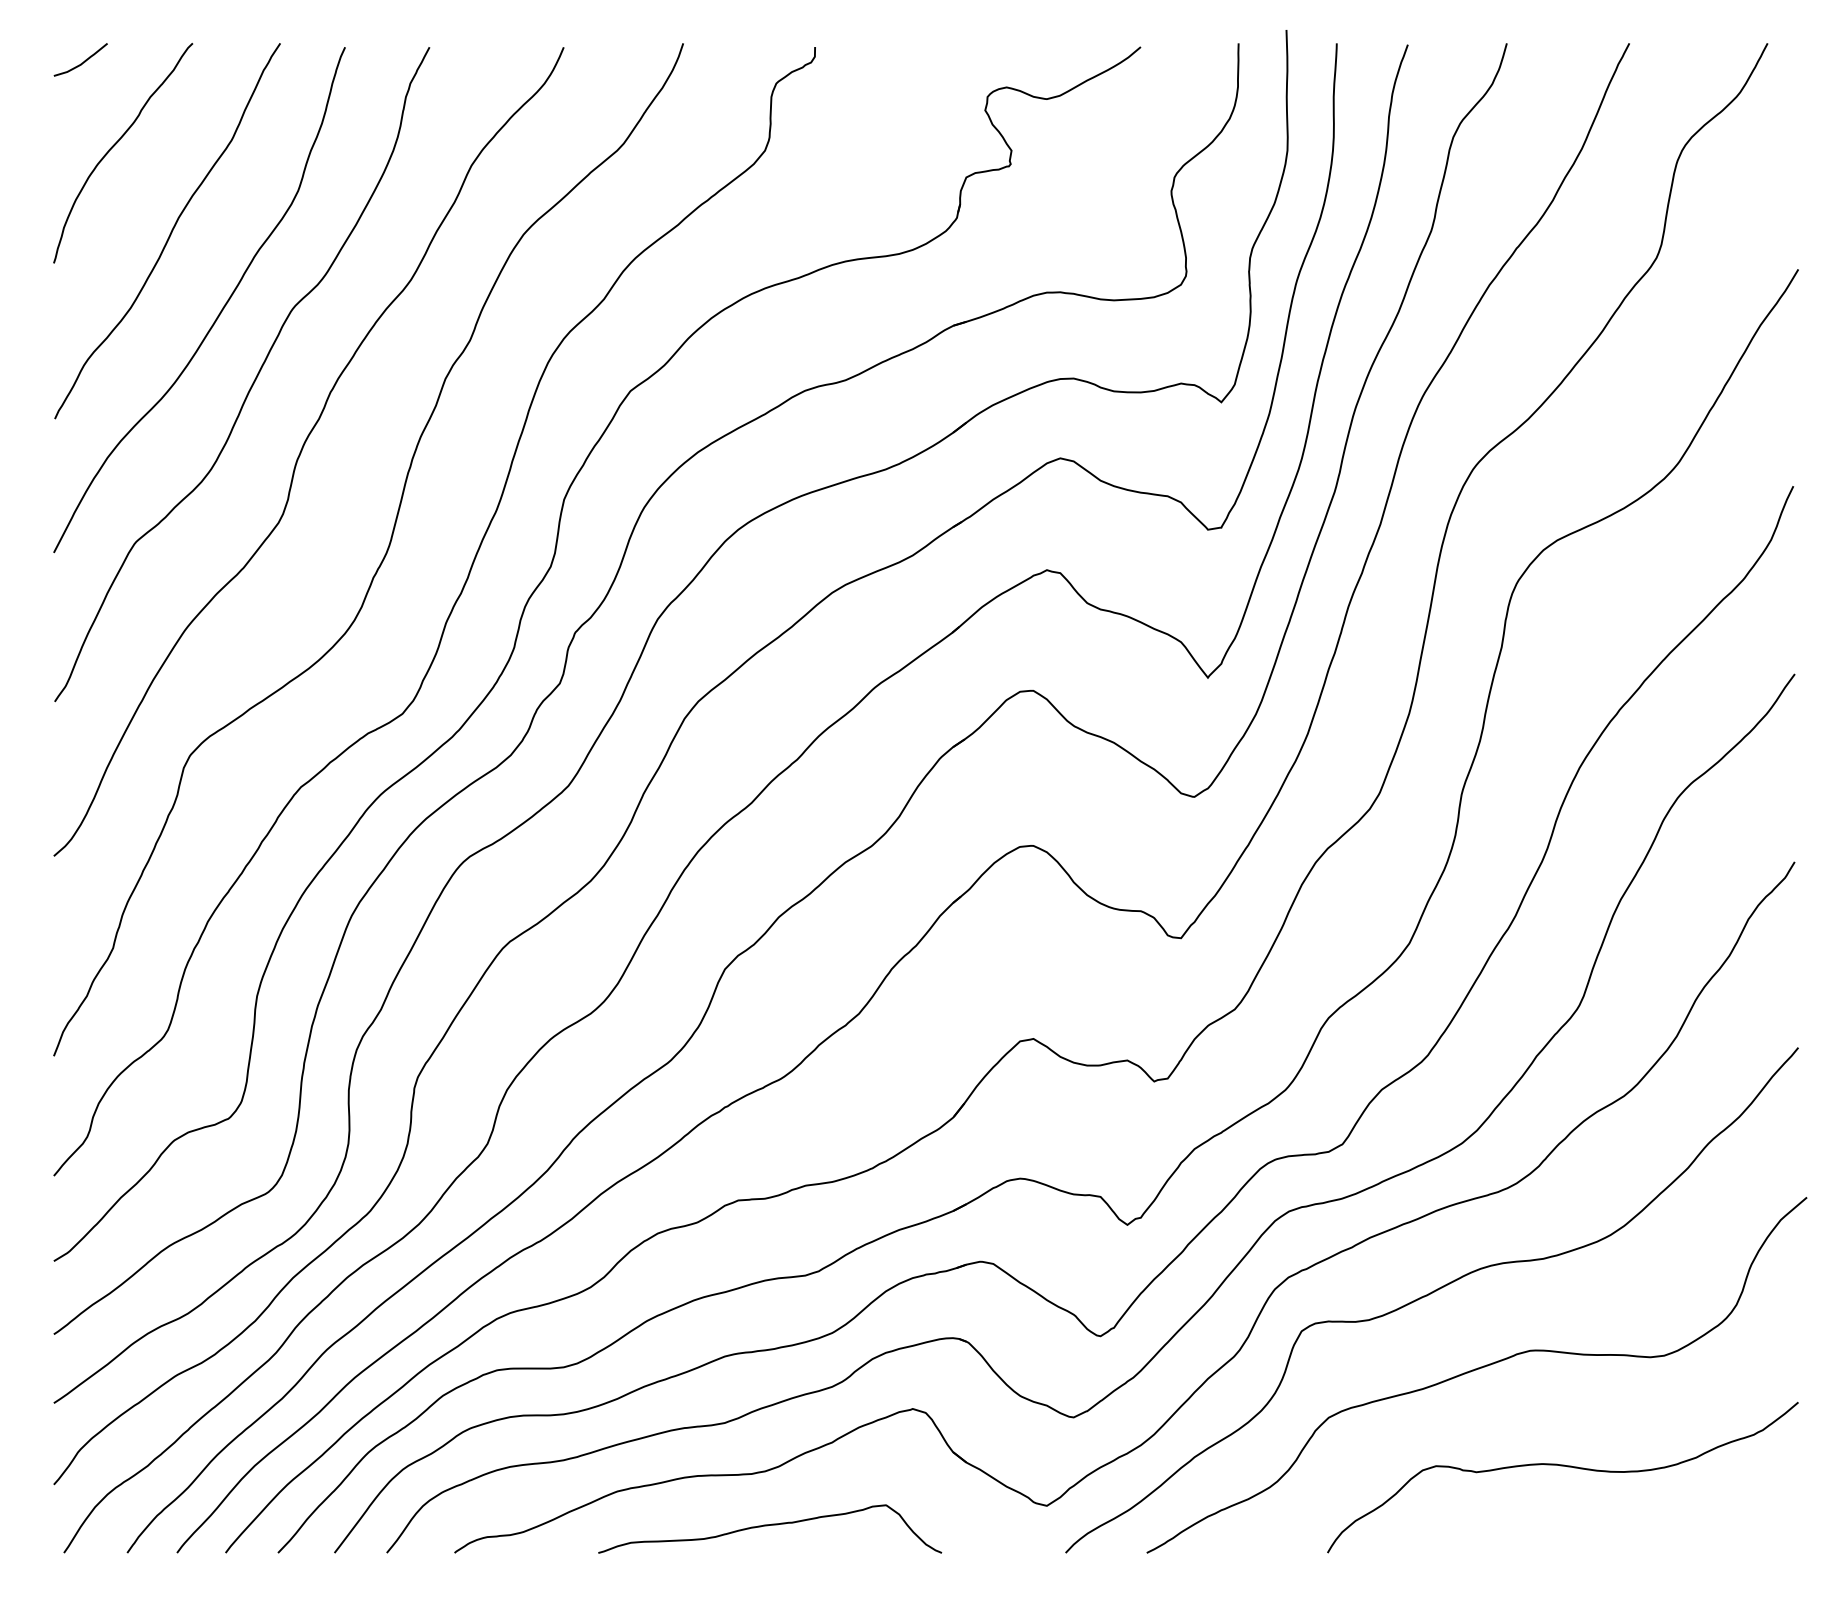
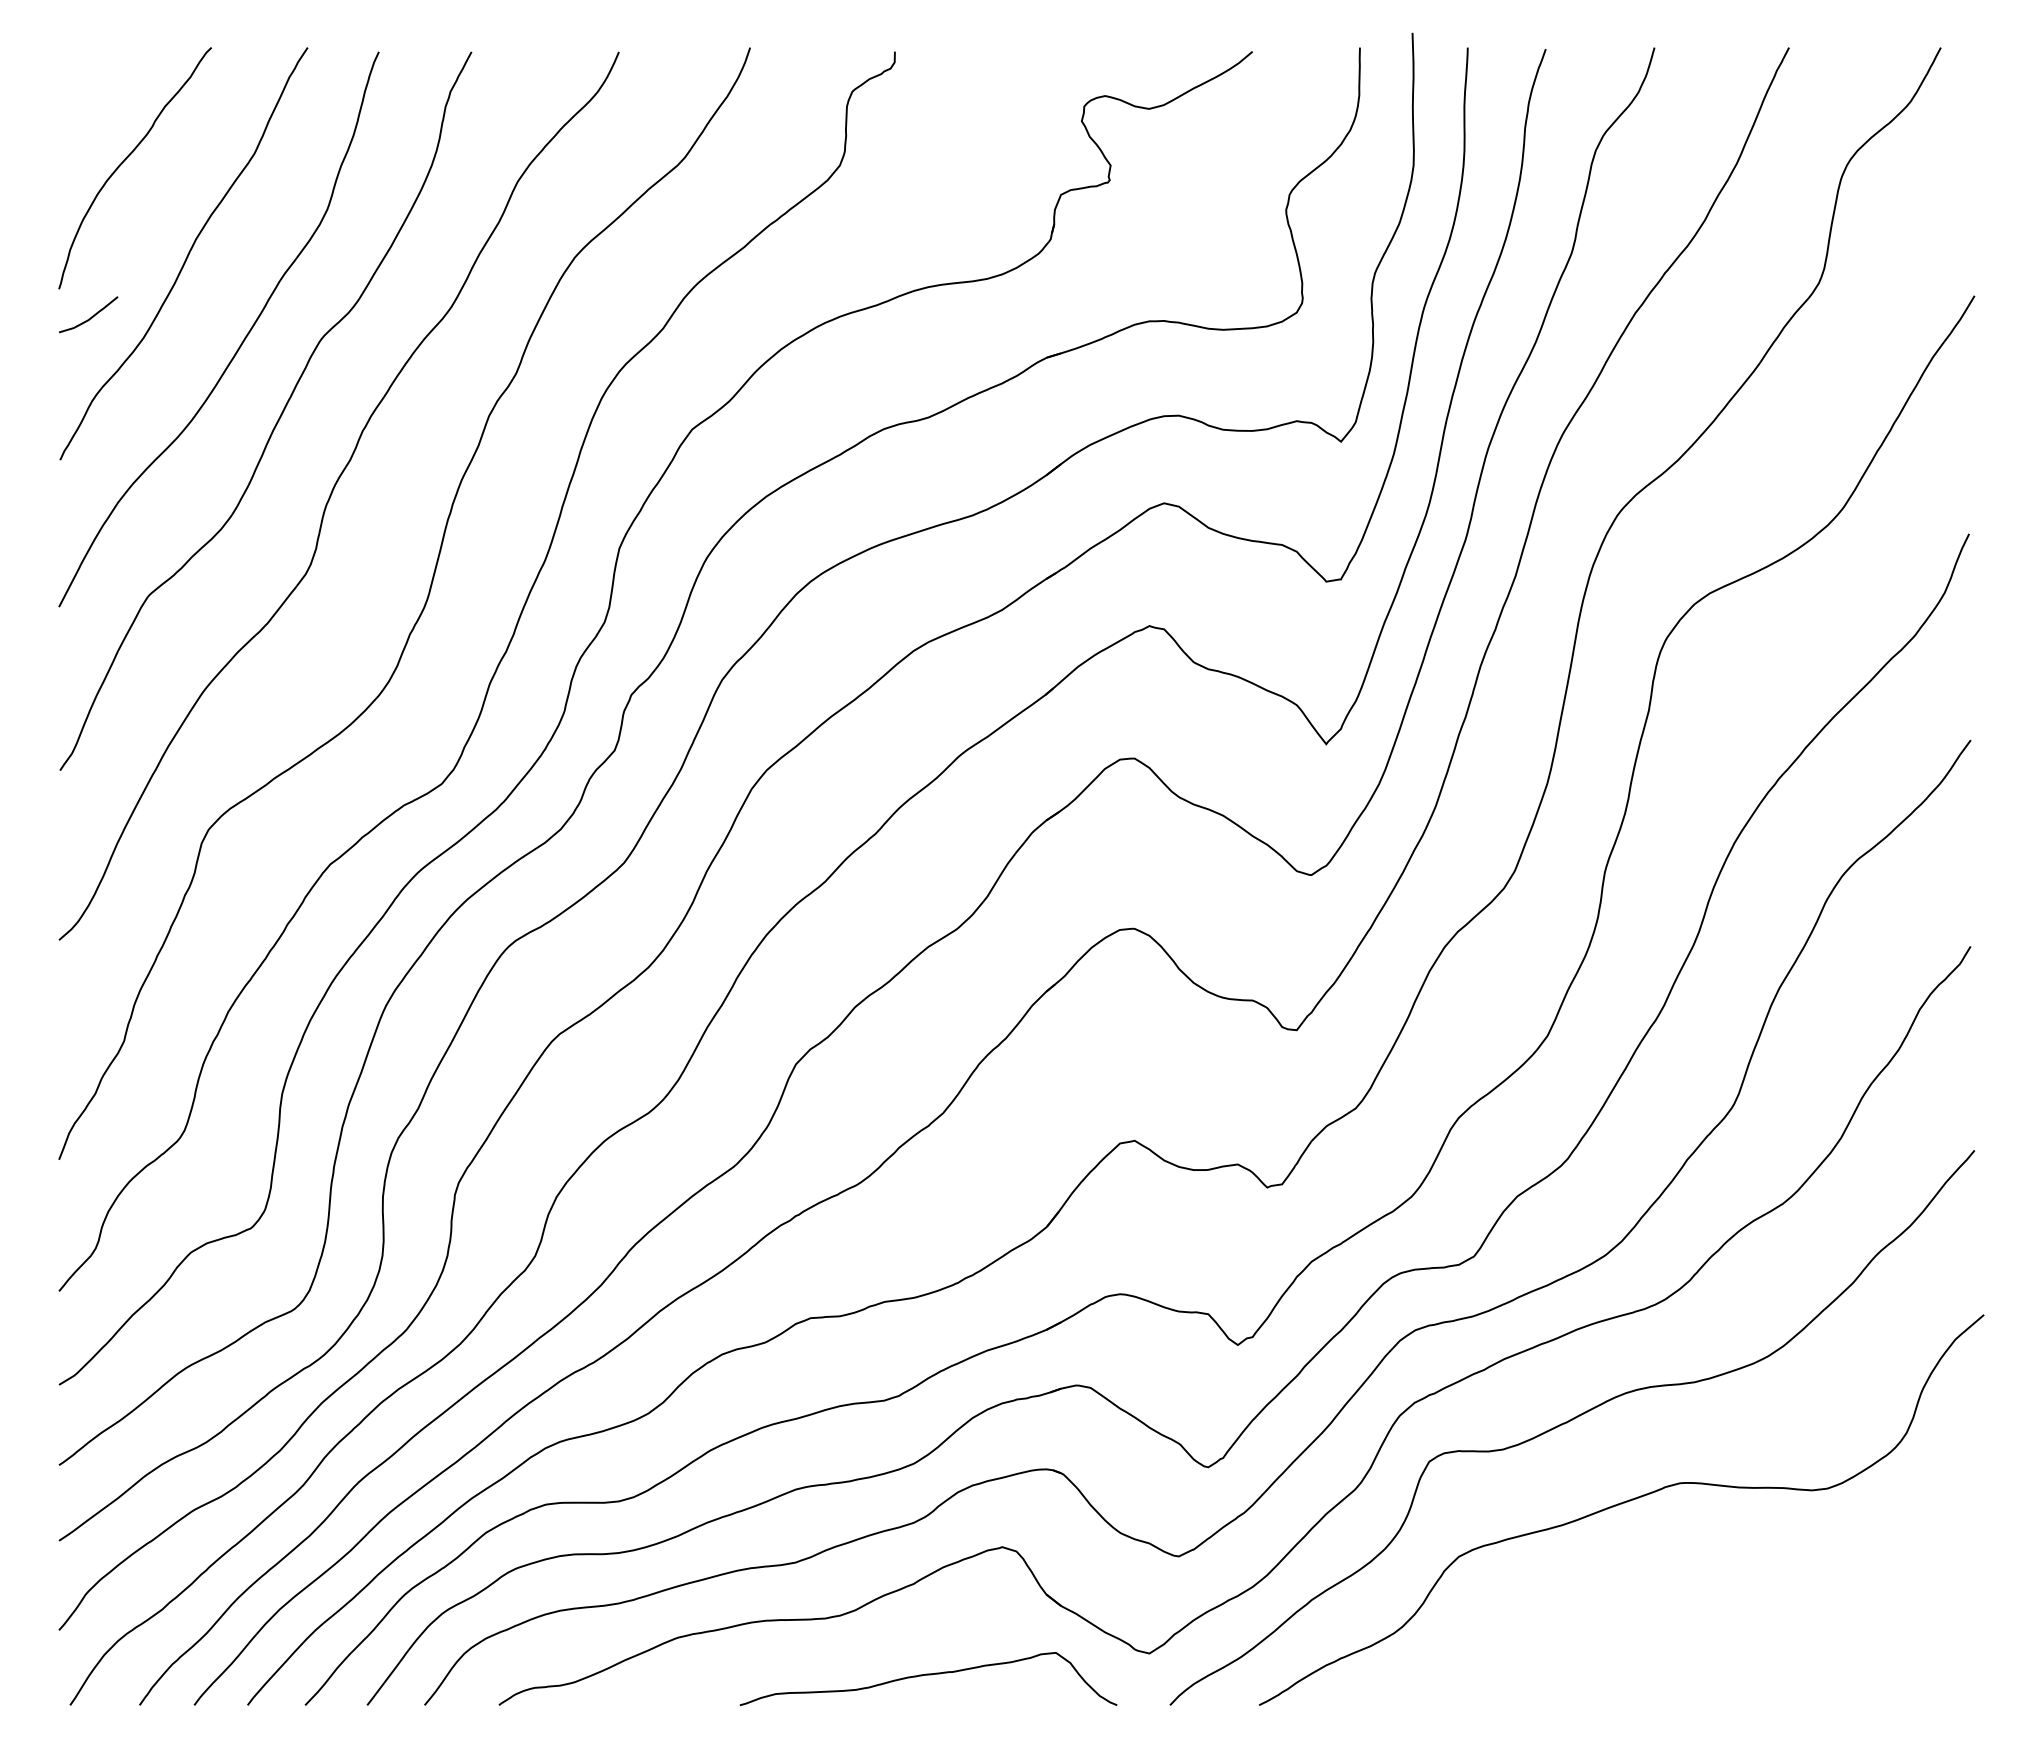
curve: (83, 61) -> (91, 316), moved
curve: (1562, 1466) -> (1715, 1610), removed
curve: (770, 1525) -> (928, 1675), moved

